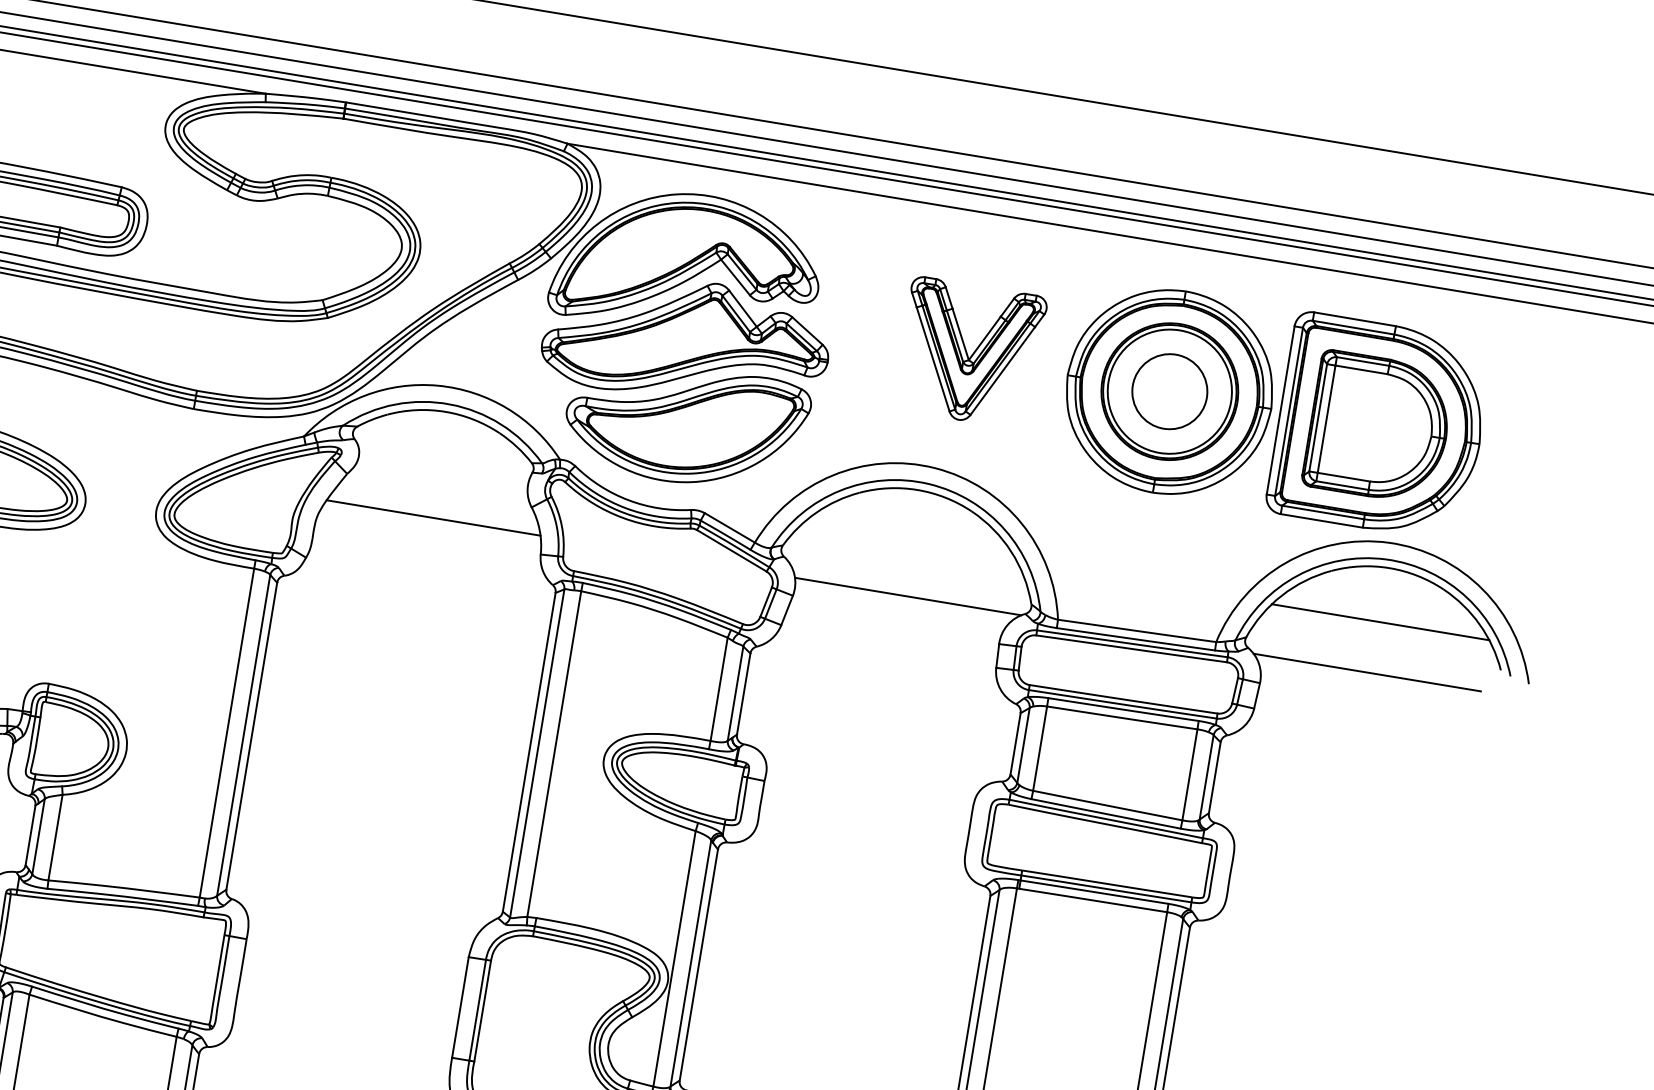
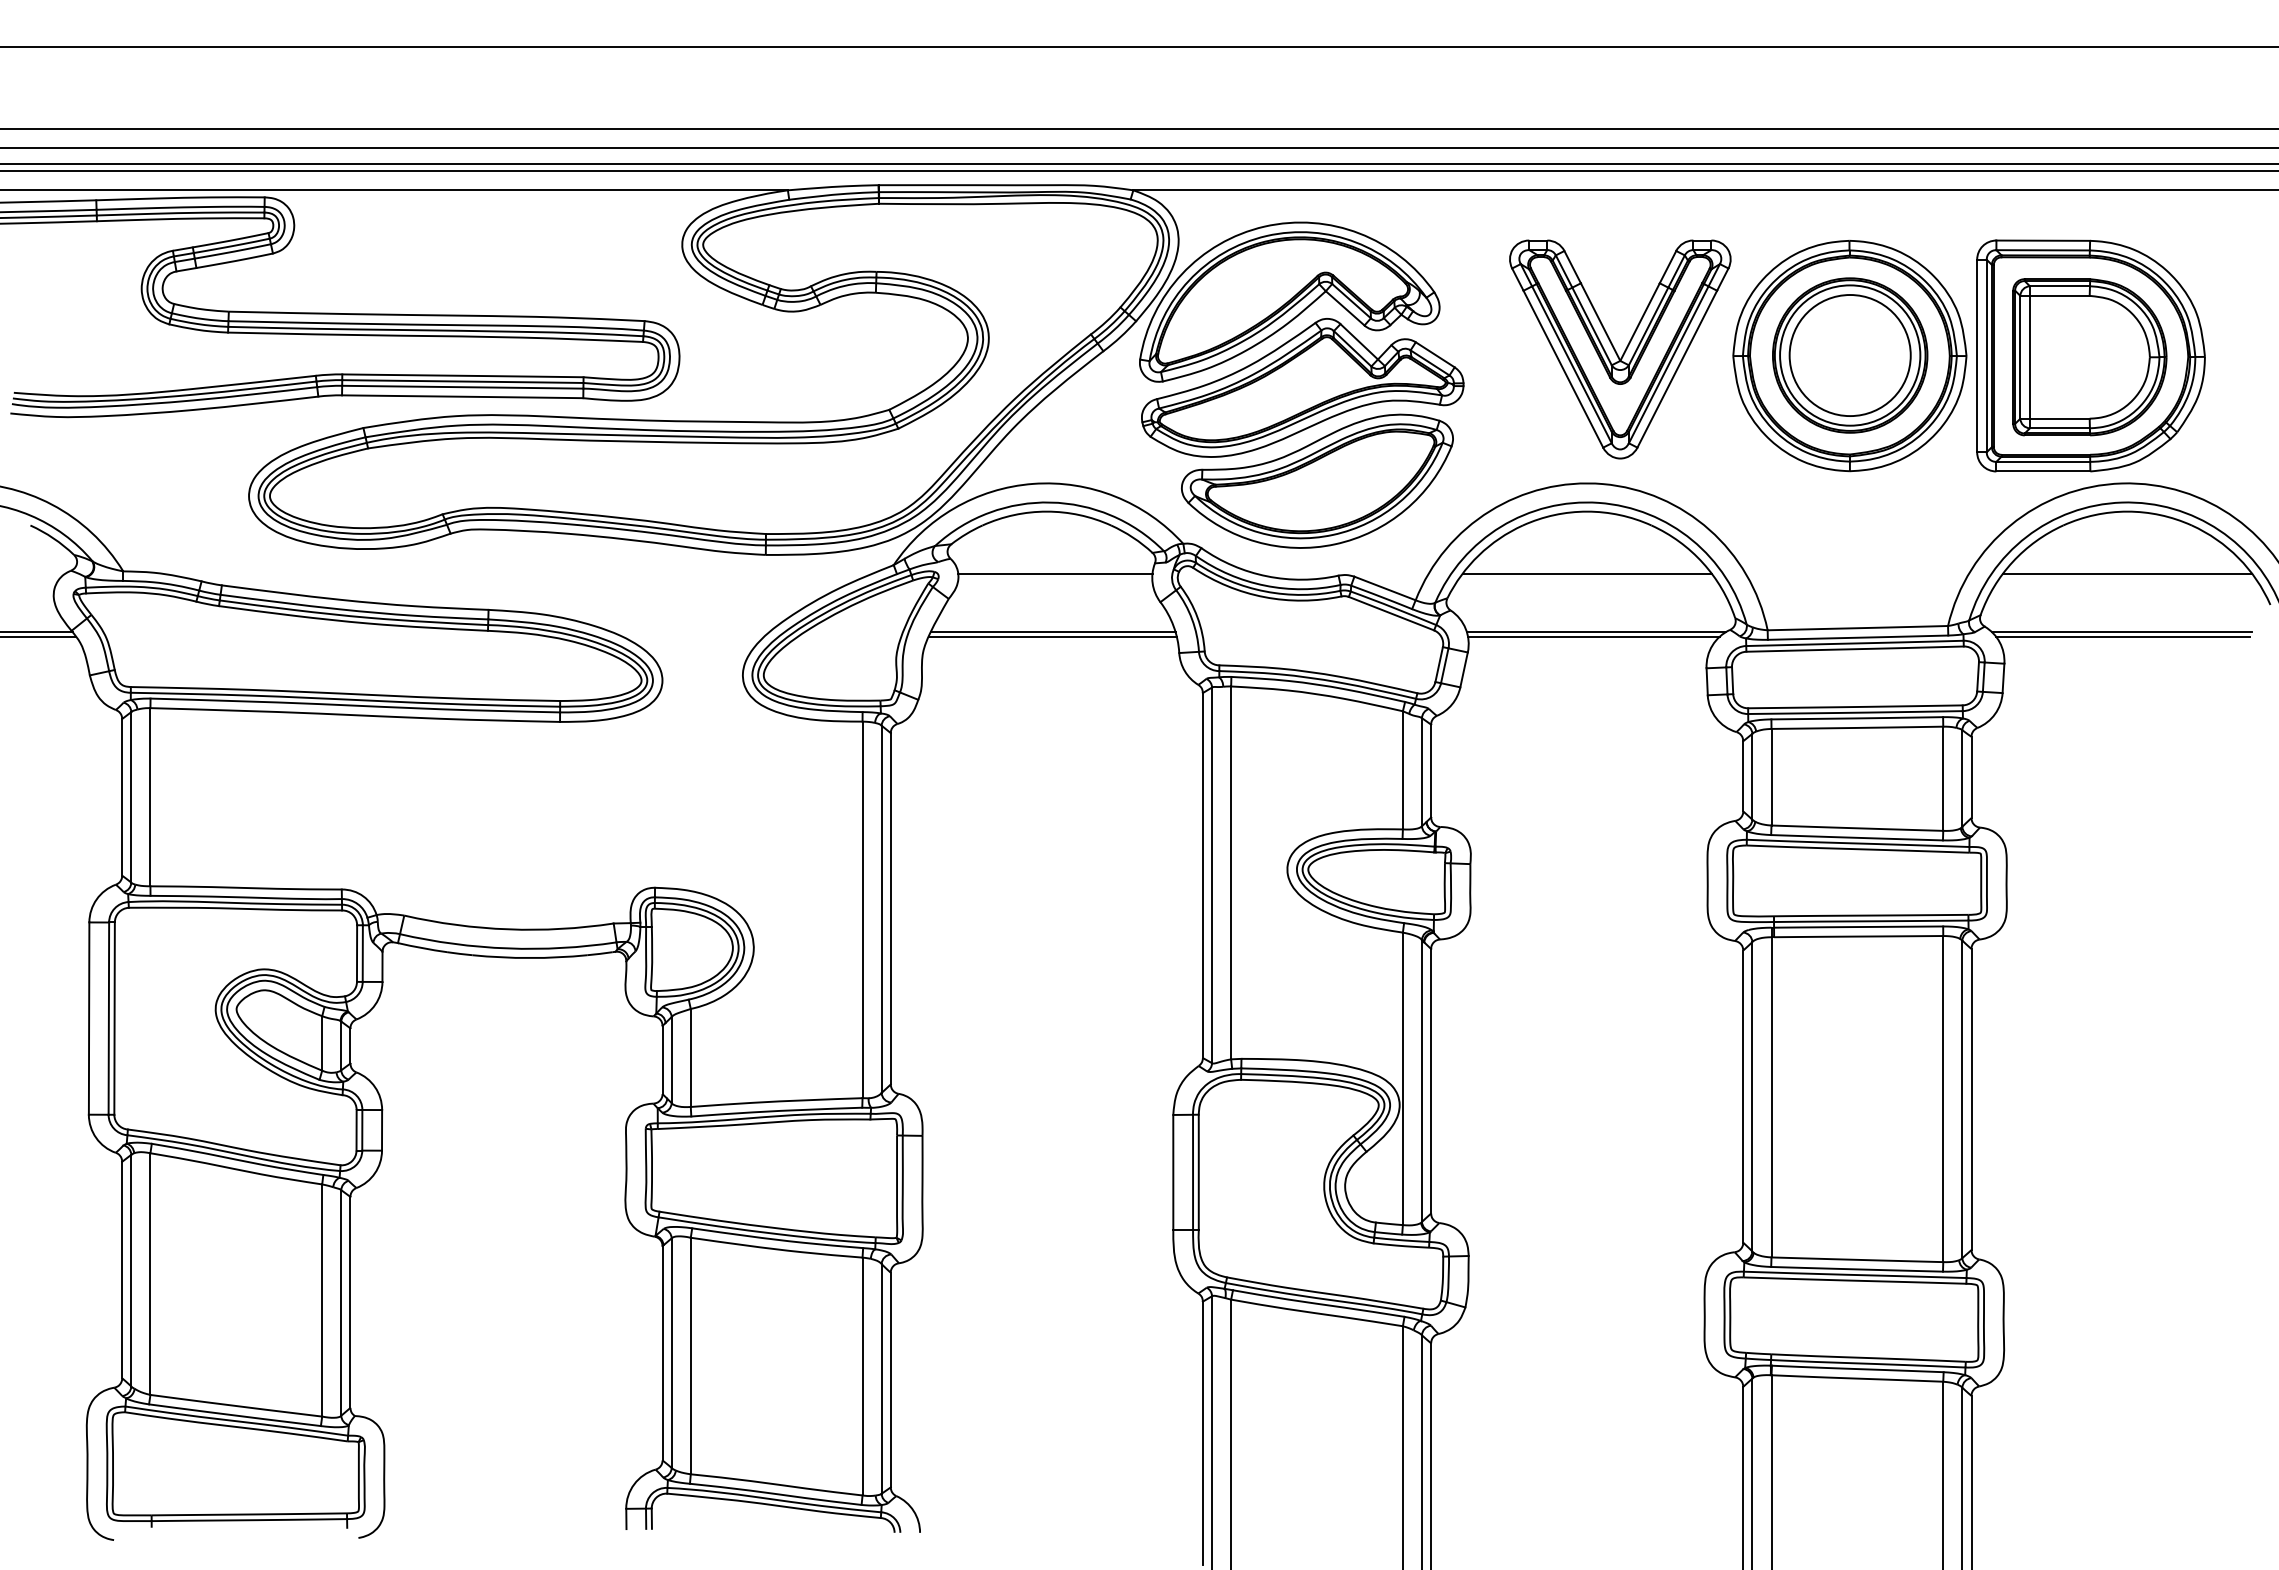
part: (970, 353) -> (1620, 349), size x1.43
circle: (1169, 391) -> (1849, 355), size x1.43
line: (444, 467) -> (1055, 573), added
line: (432, 521) -> (1052, 636), added
line: (907, 543) -> (1586, 573), added
line: (904, 599) -> (1593, 636), added
line: (1367, 676) -> (2122, 636), added

